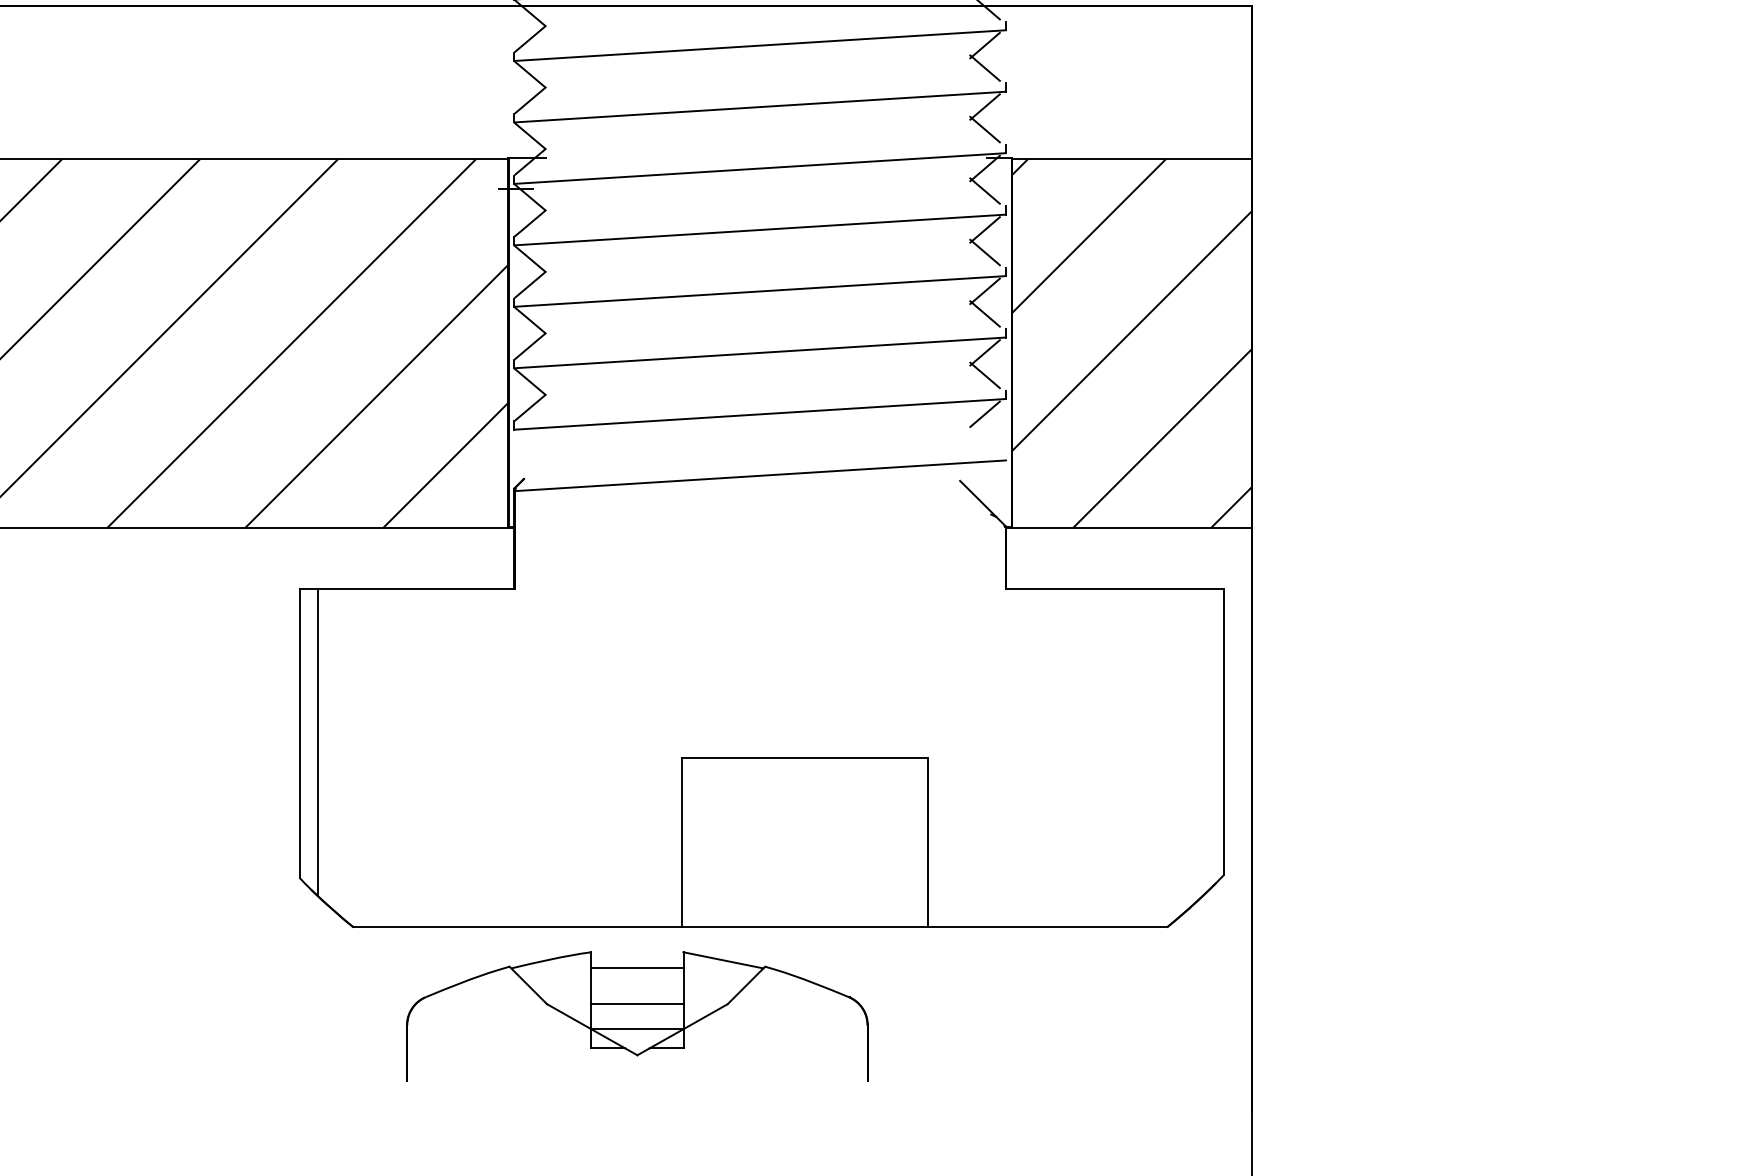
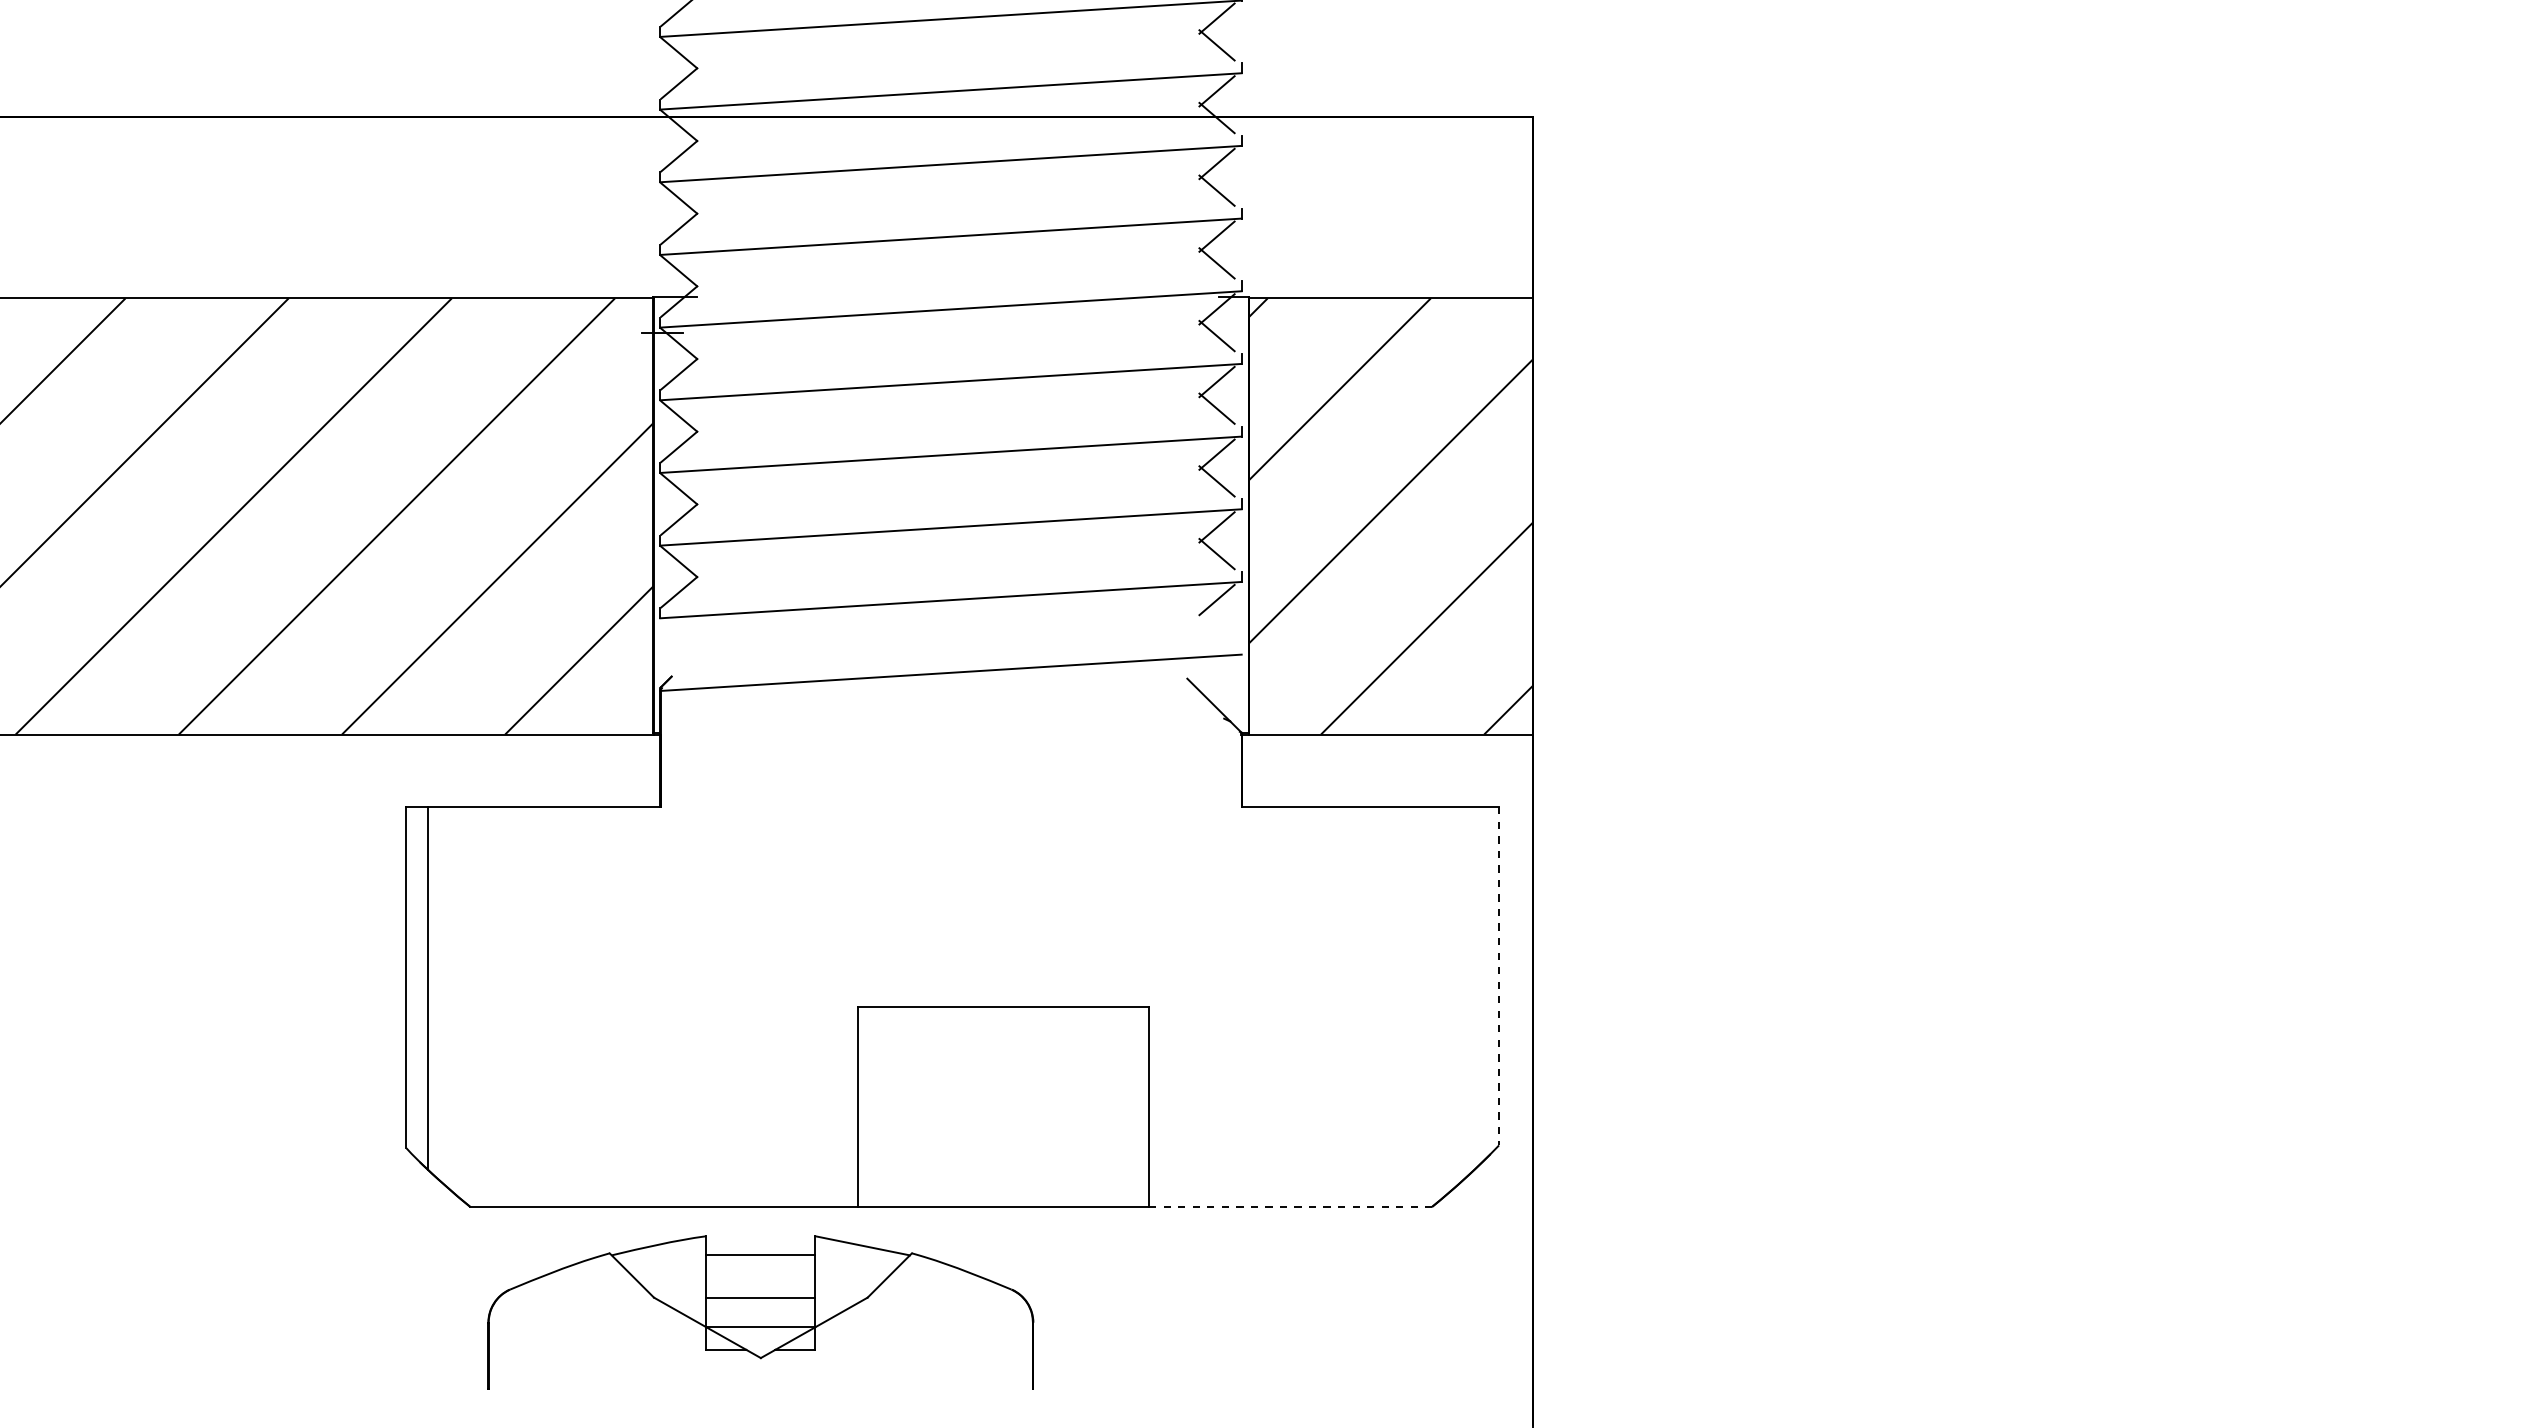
line: (1223, 732) -> (1499, 976), solid -> dashed
line: (1047, 927) -> (1290, 1206), solid -> dashed
part: (637, 1016) -> (760, 1312), moved

